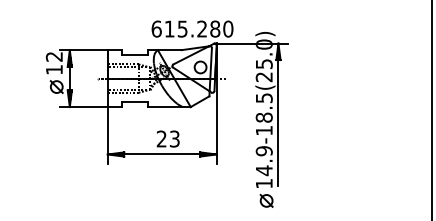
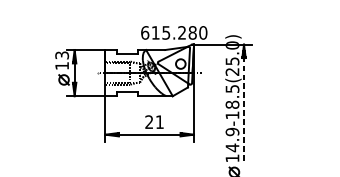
text: (54, 56) -> (62, 55), 12 -> 13
line: (278, 122) -> (244, 108), solid -> dashed
text: (174, 138) -> (159, 121), 23 -> 21

